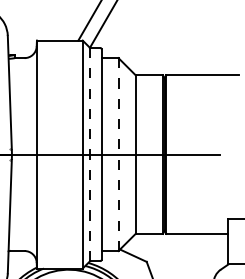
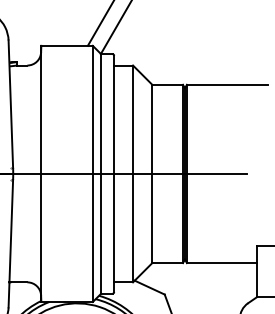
line: (90, 154) -> (101, 173), dashed -> solid
line: (118, 155) -> (133, 174), dashed -> solid

